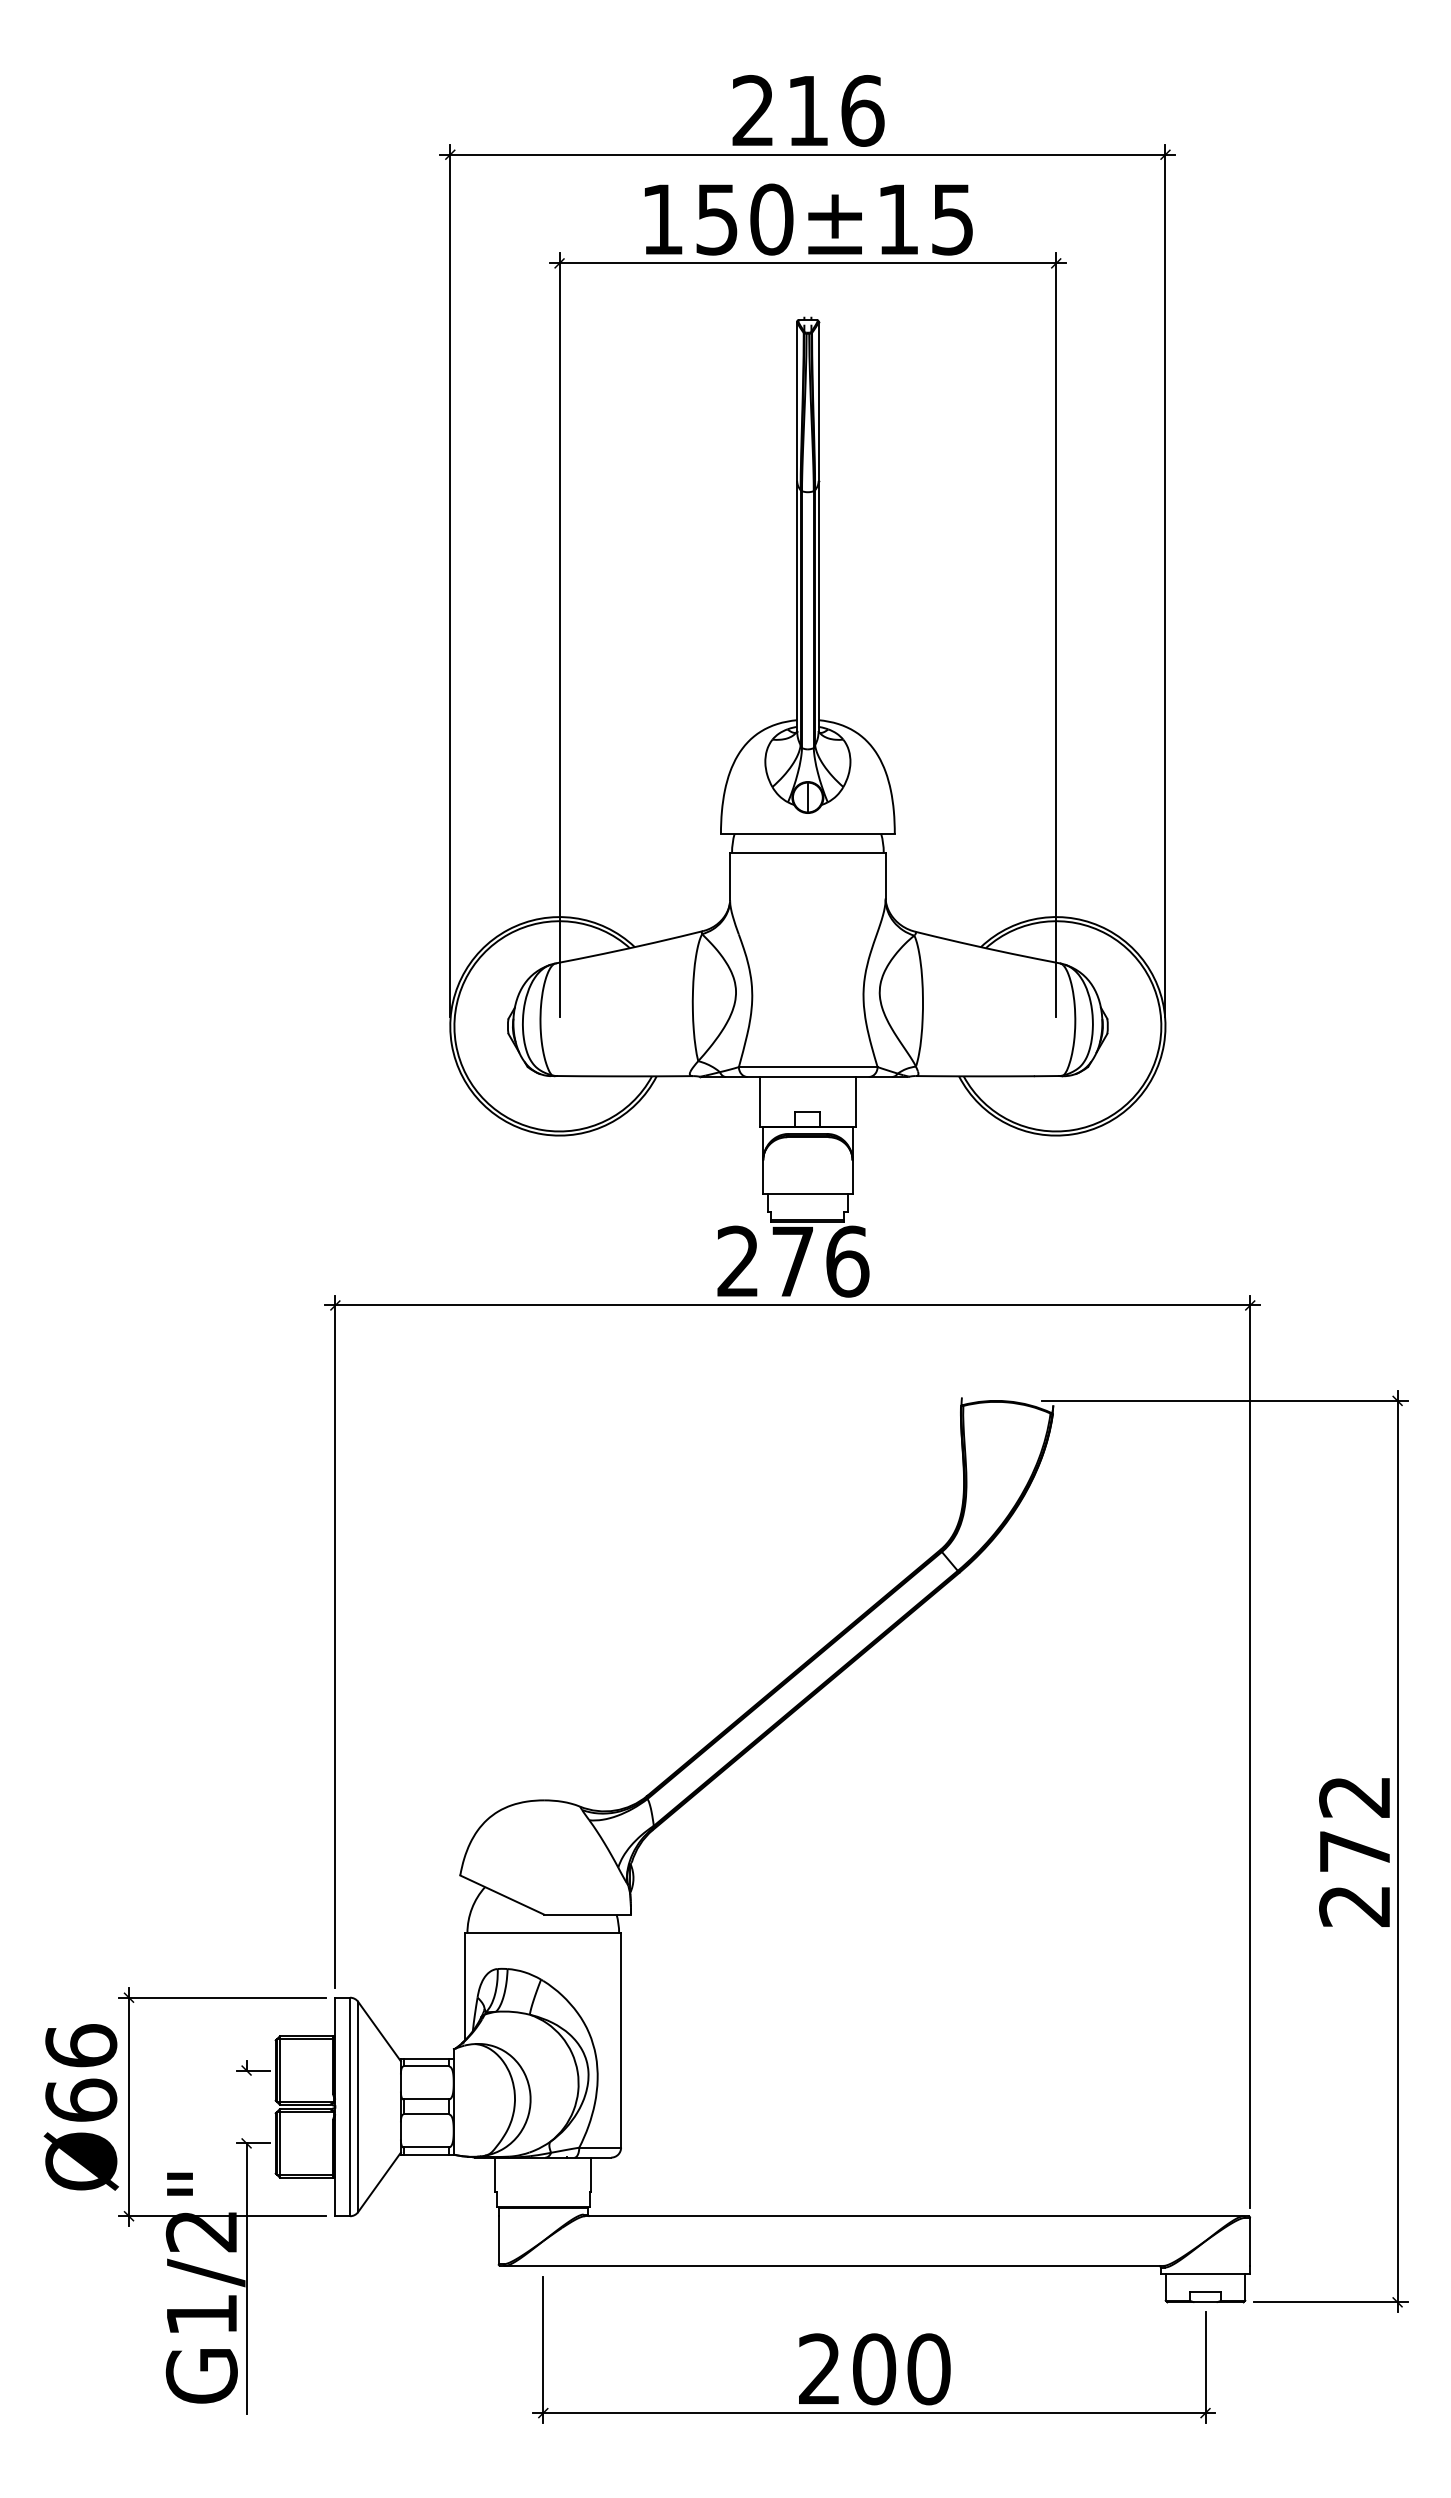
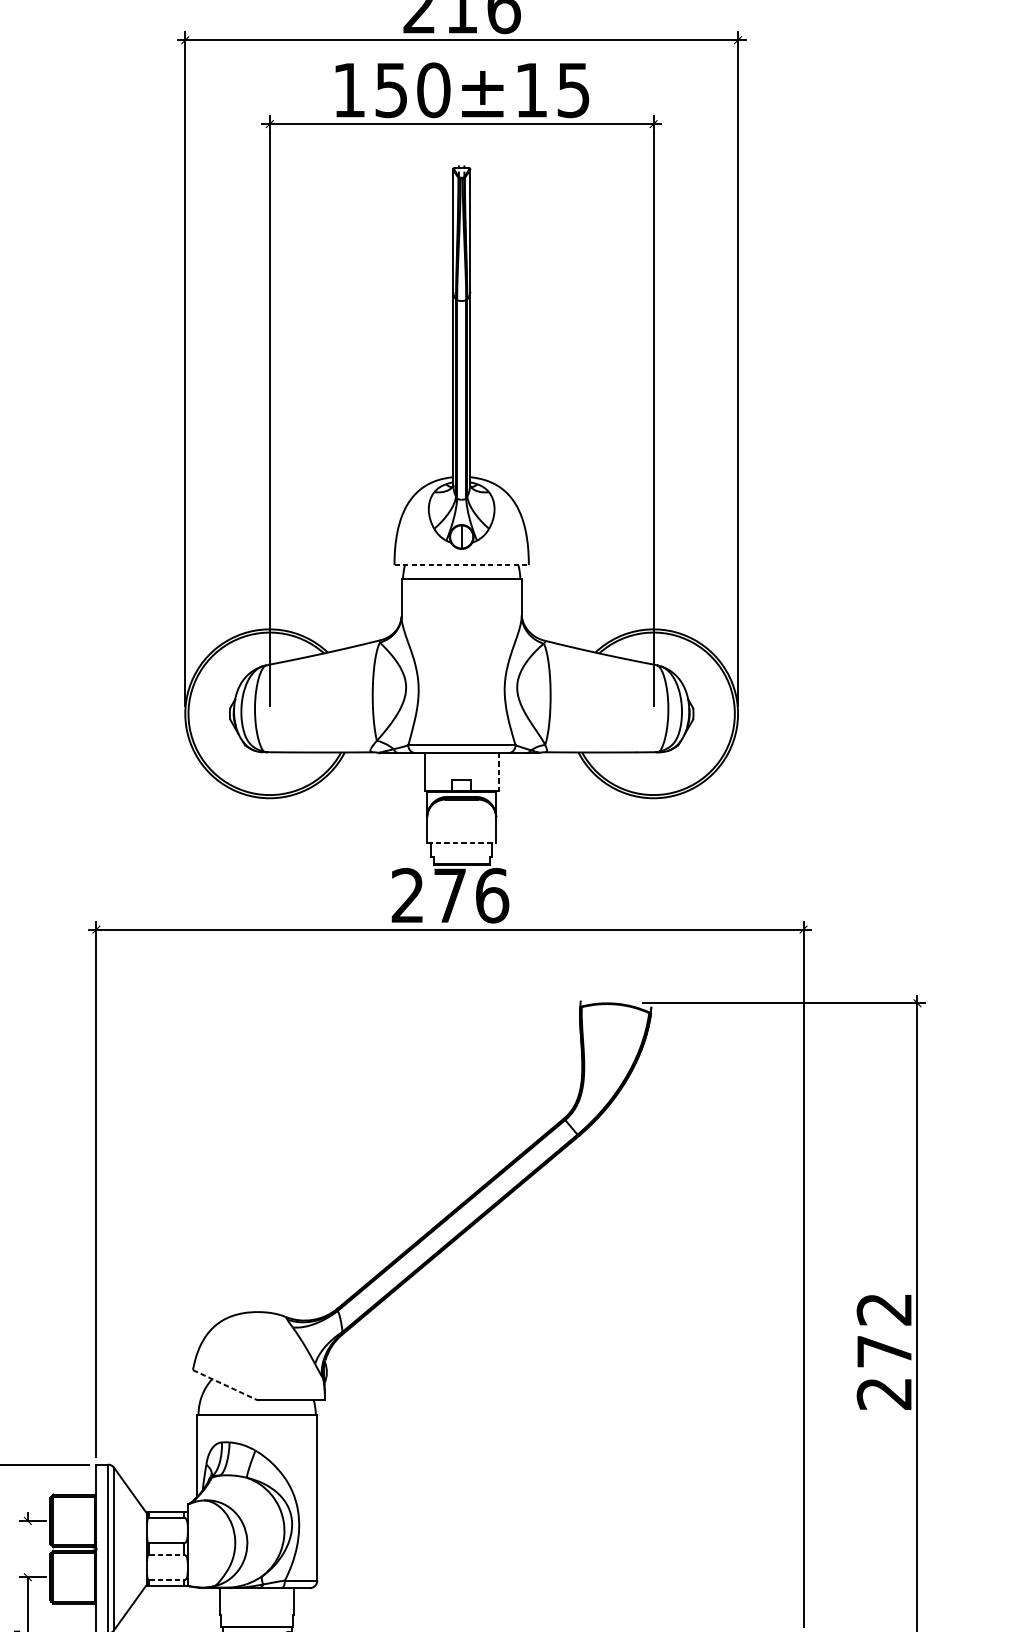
line: (807, 833) -> (461, 564), solid -> dashed
line: (855, 1101) -> (498, 771), solid -> dashed
line: (807, 1193) -> (461, 843), solid -> dashed
line: (502, 1895) -> (225, 1385), solid -> dashed
line: (426, 2114) -> (166, 1554), solid -> dashed
line: (426, 2147) -> (166, 1580), solid -> dashed

